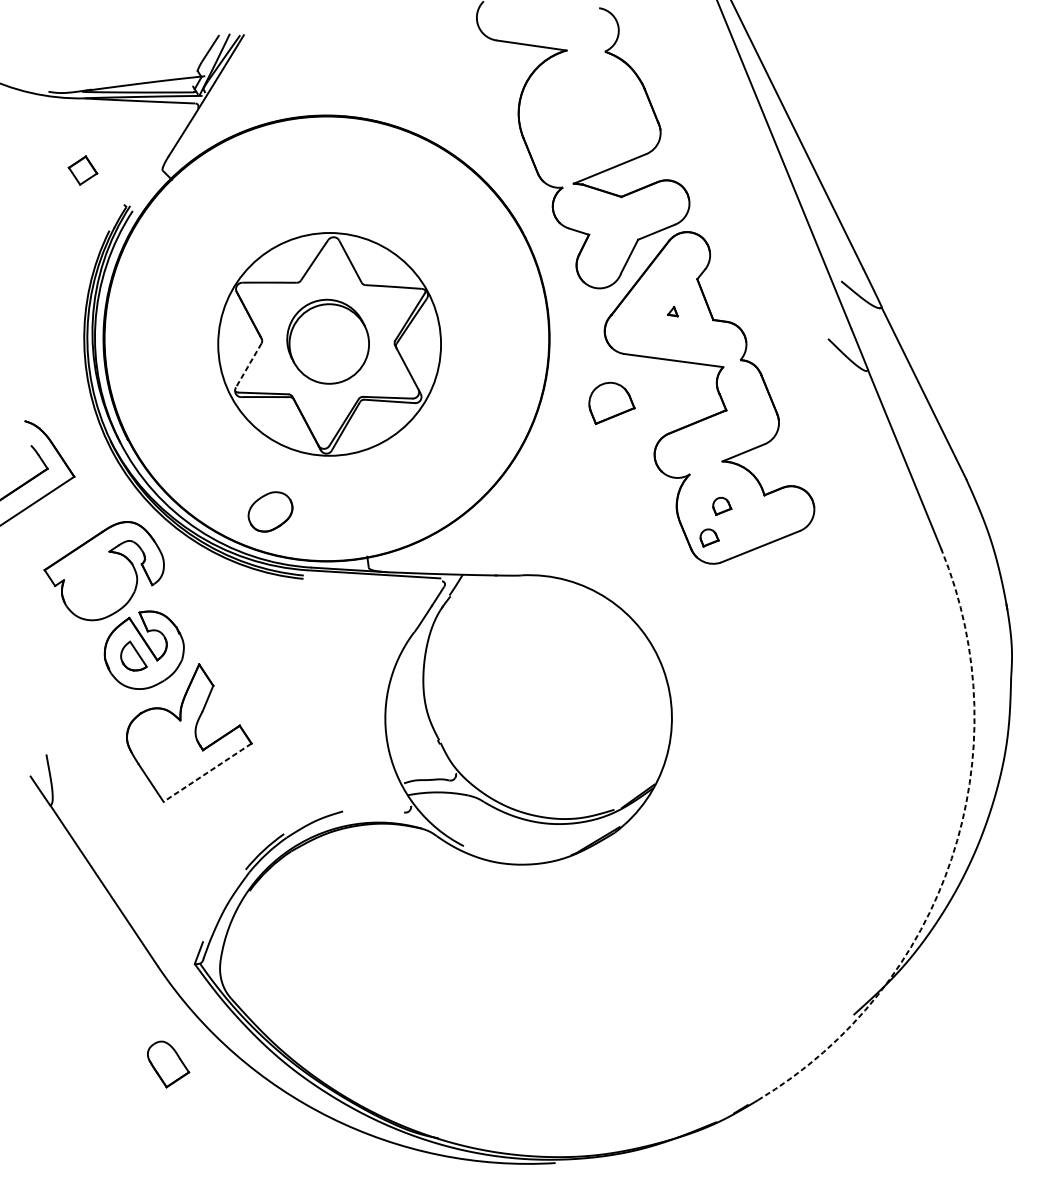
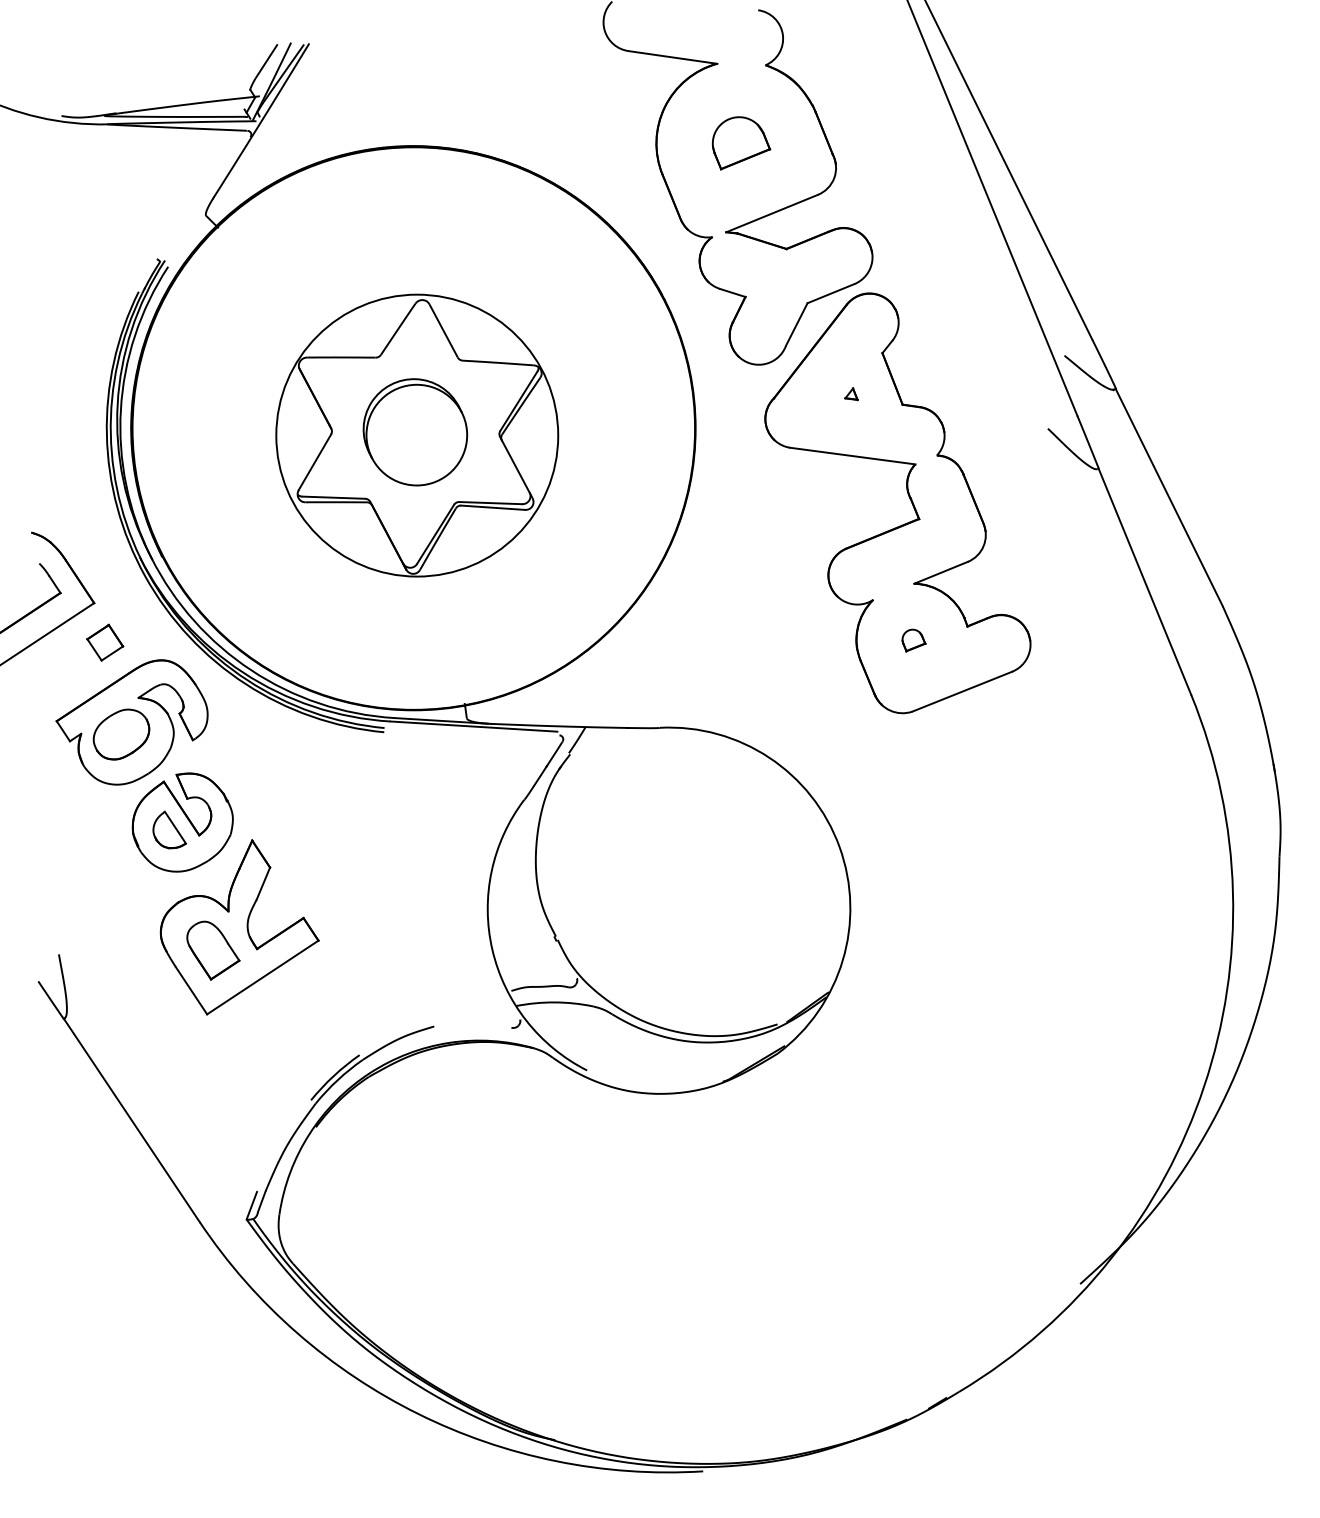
part: (83, 170) -> (105, 642), moved
line: (248, 365) -> (314, 462), dashed -> solid
part: (612, 403) -> (741, 143), moved
part: (270, 511) -> (121, 734), moved
part: (709, 537) -> (897, 680), removed
line: (207, 772) -> (262, 977), dashed -> solid
arc: (951, 858) -> (1204, 1086), dashed -> solid
part: (168, 1064) -> (213, 950), moved

